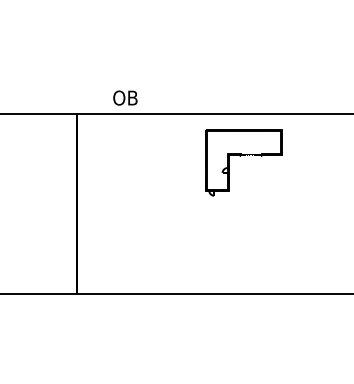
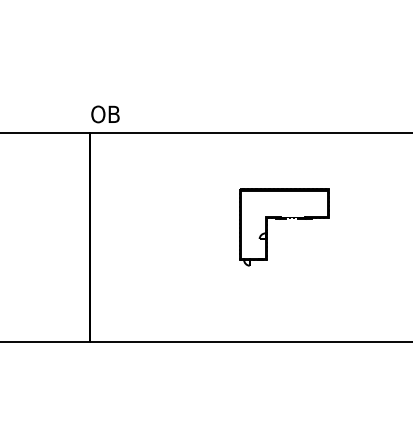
text: (125, 97) -> (105, 113), moved
part: (240, 156) -> (280, 219), moved

